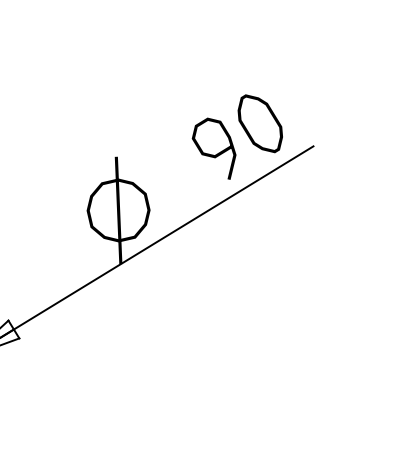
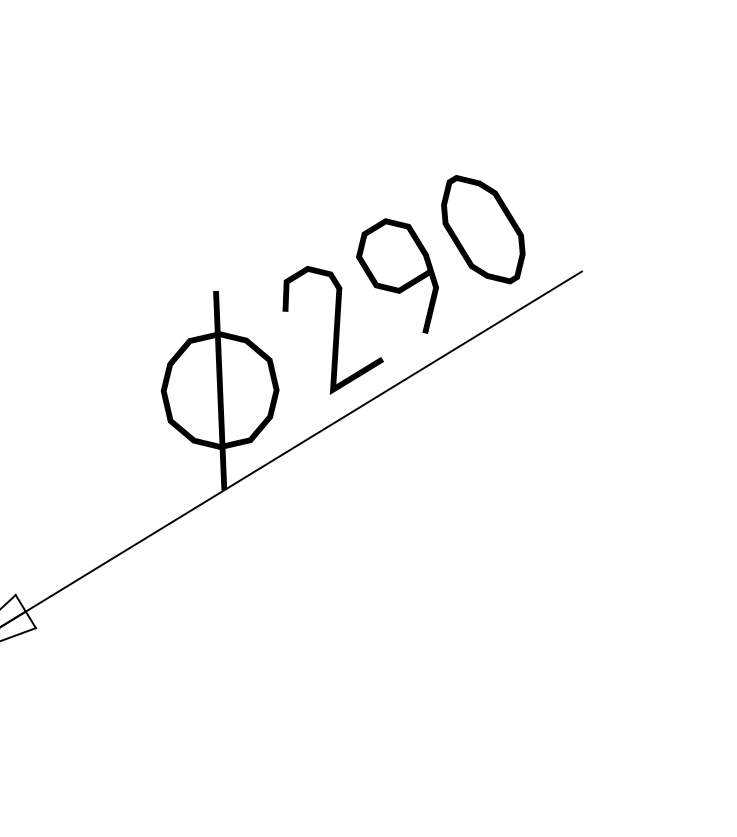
curve: (179, 177) -> (333, 329), added

